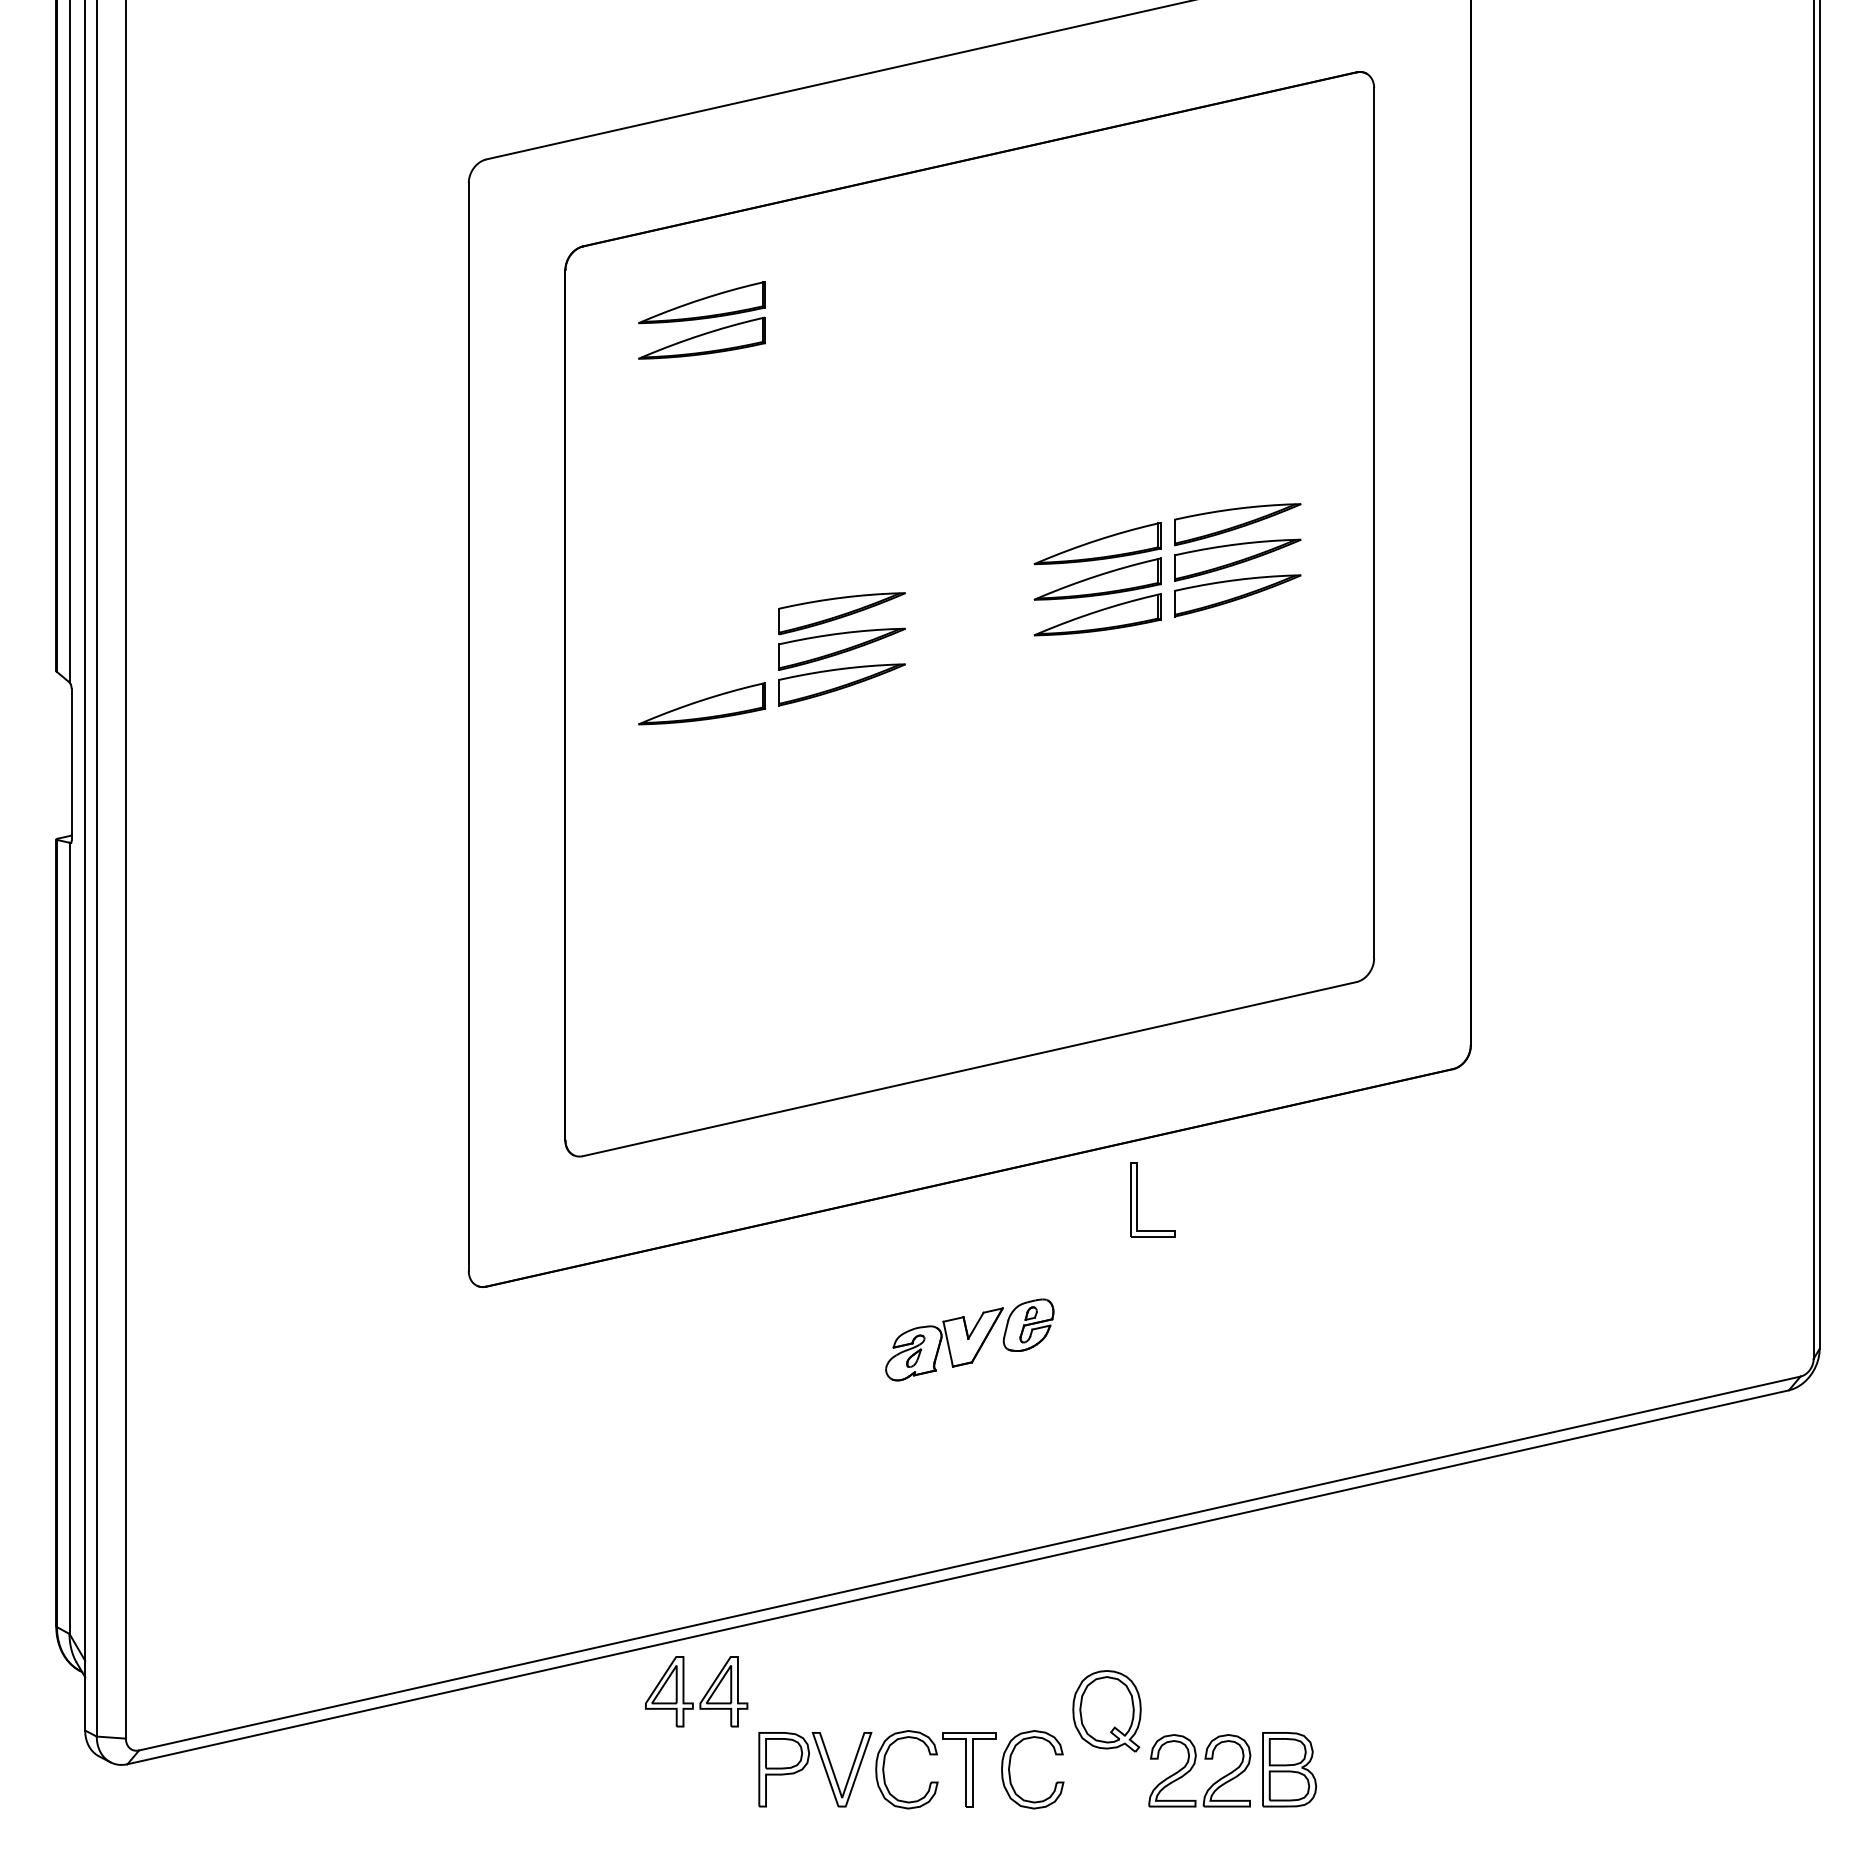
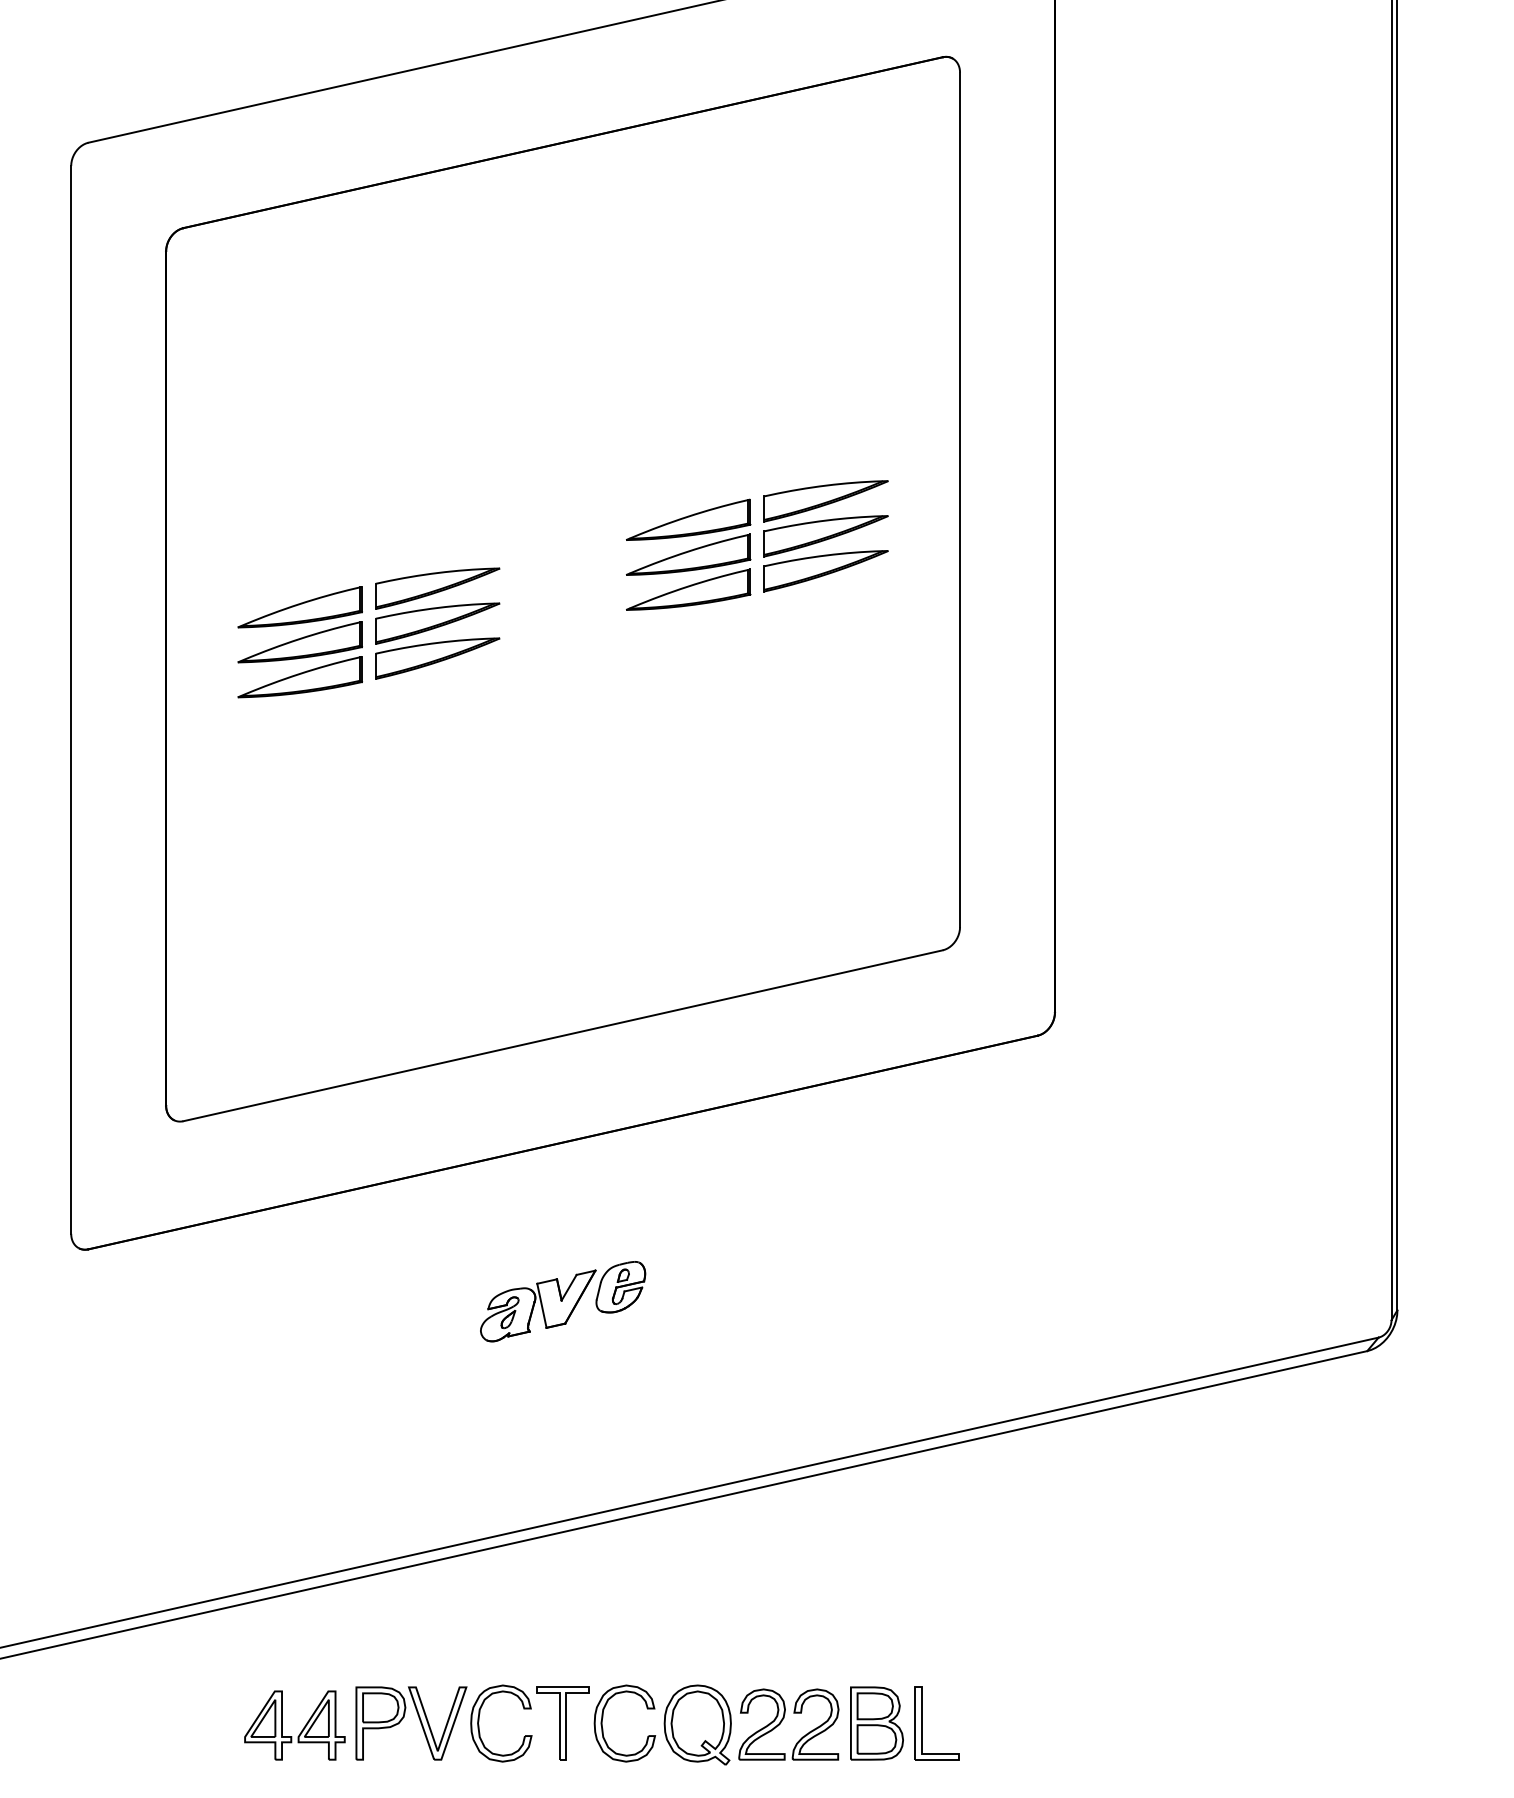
part: (701, 320) -> (299, 624), moved
part: (1137, 1199) -> (922, 1723), moved
part: (703, 1696) -> (301, 1730), moved
part: (1106, 1711) -> (697, 1725), moved

